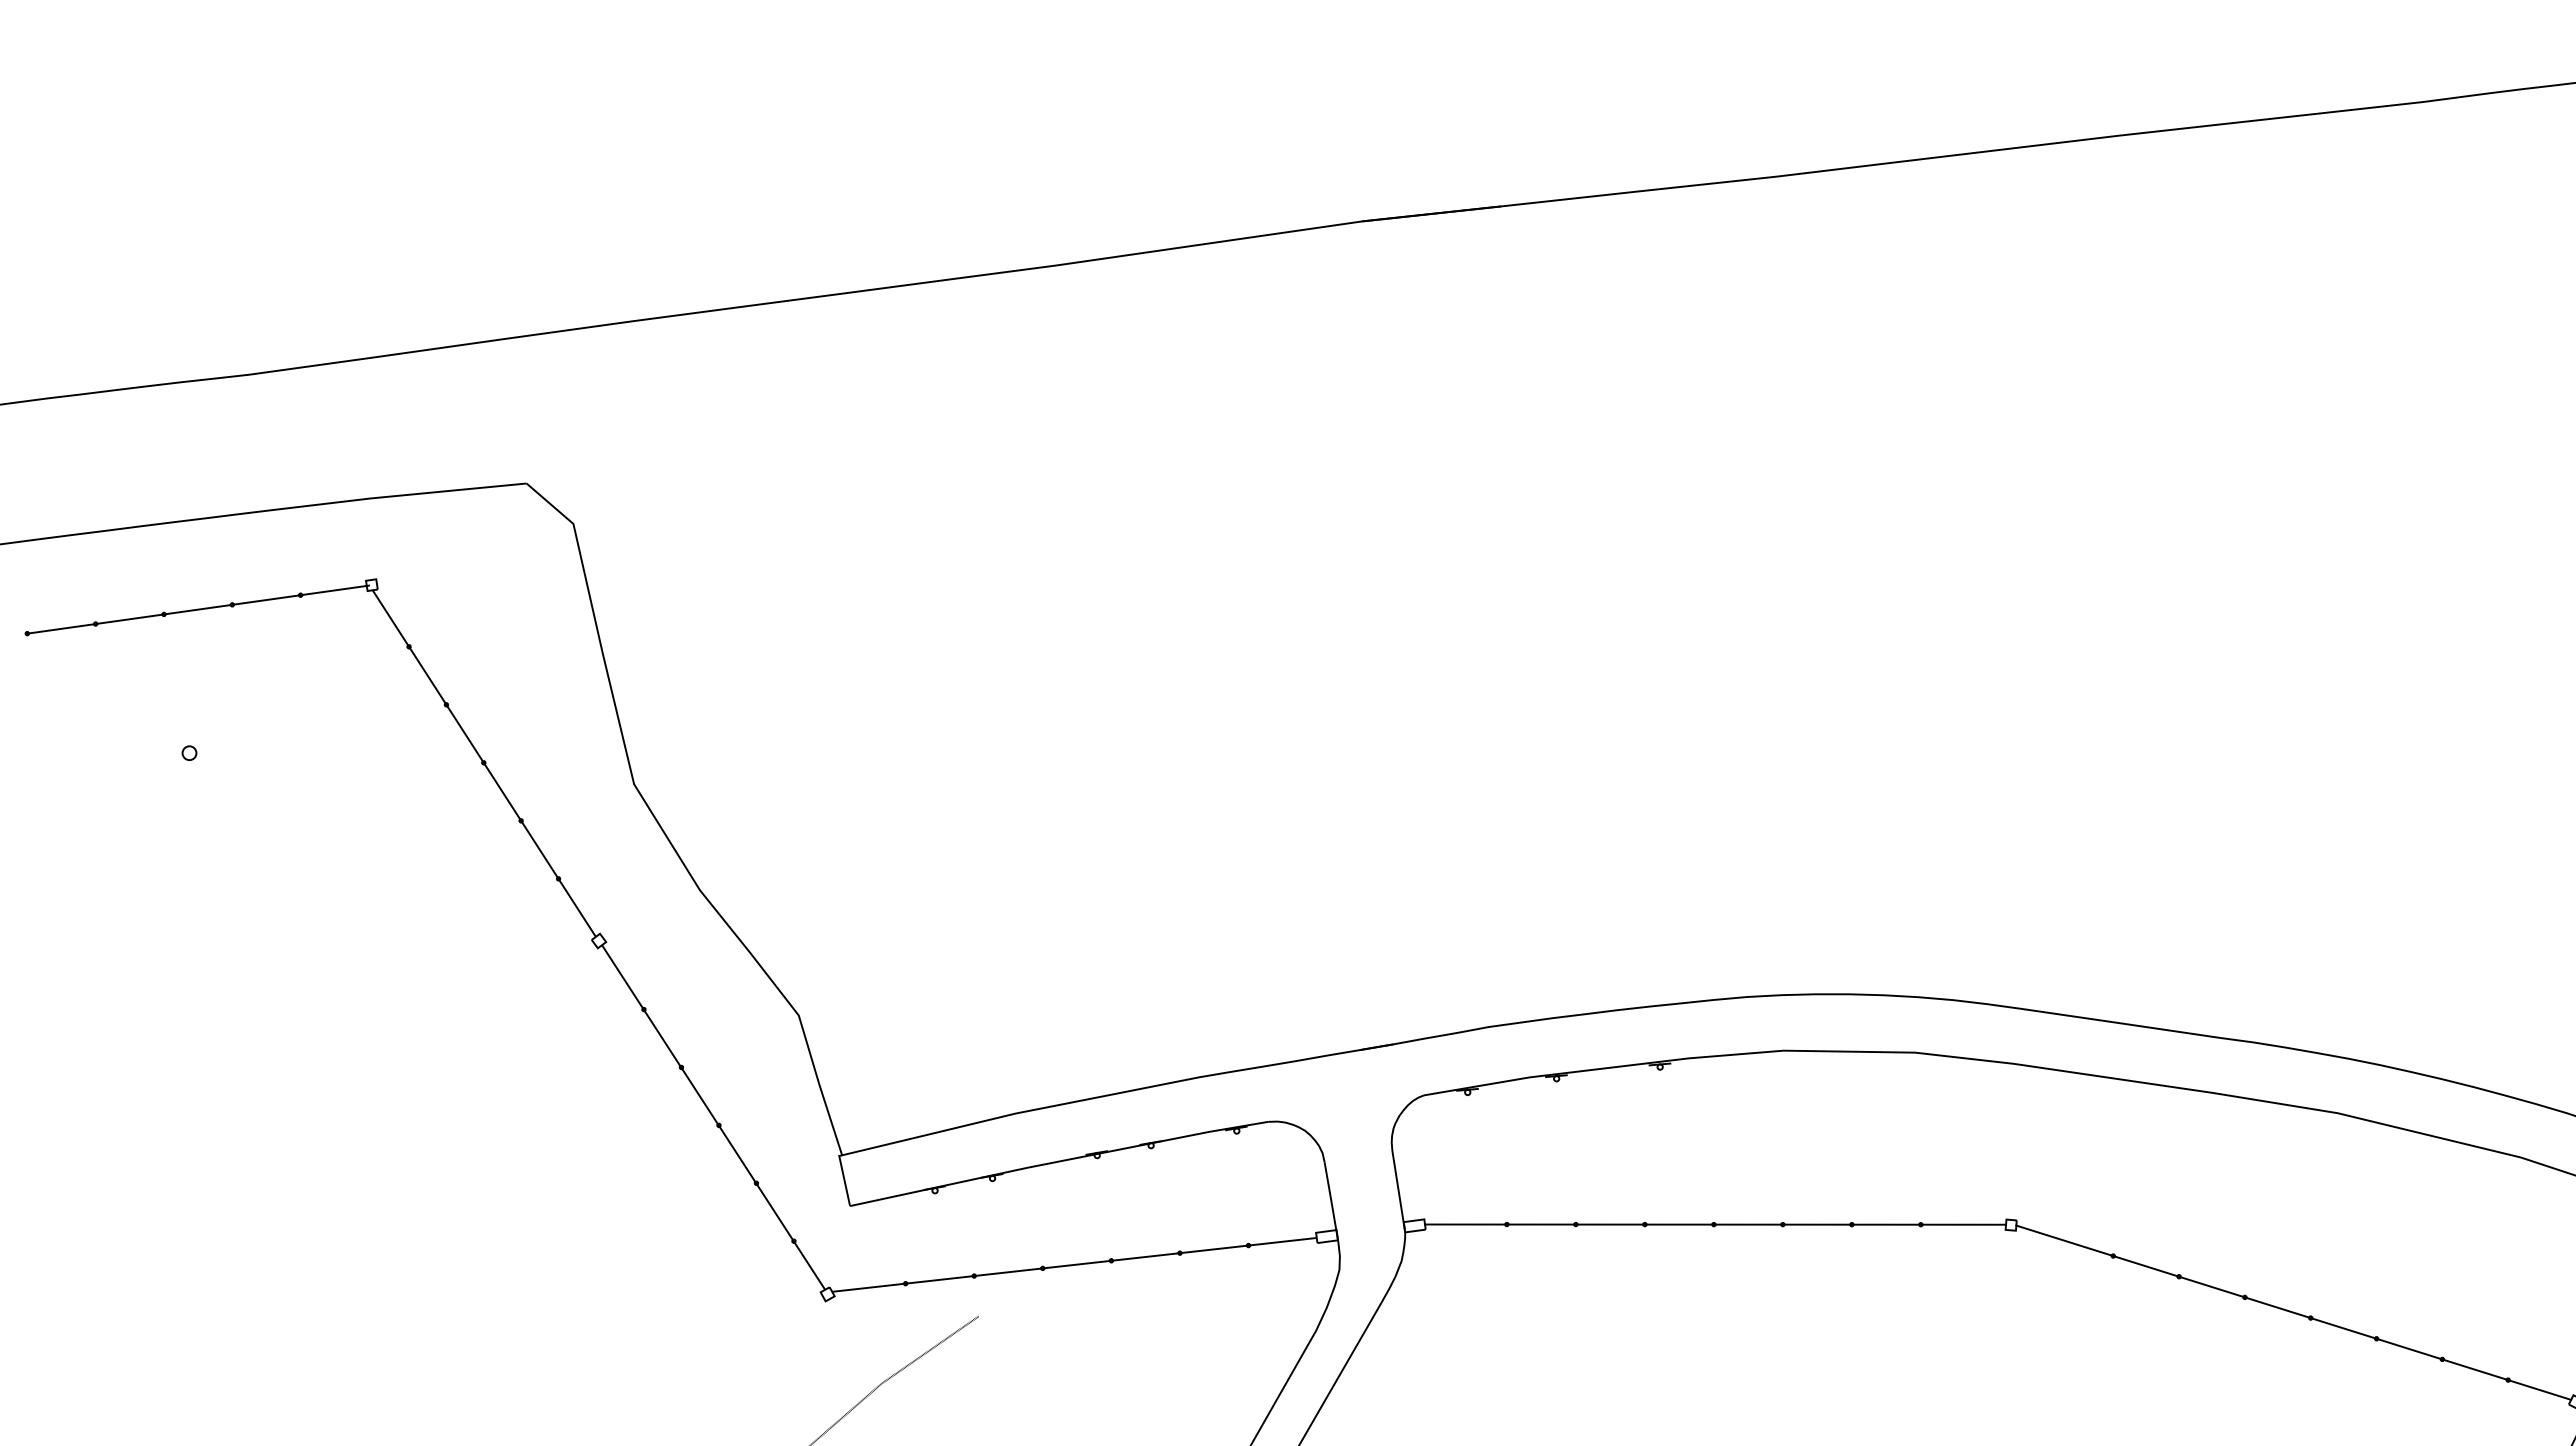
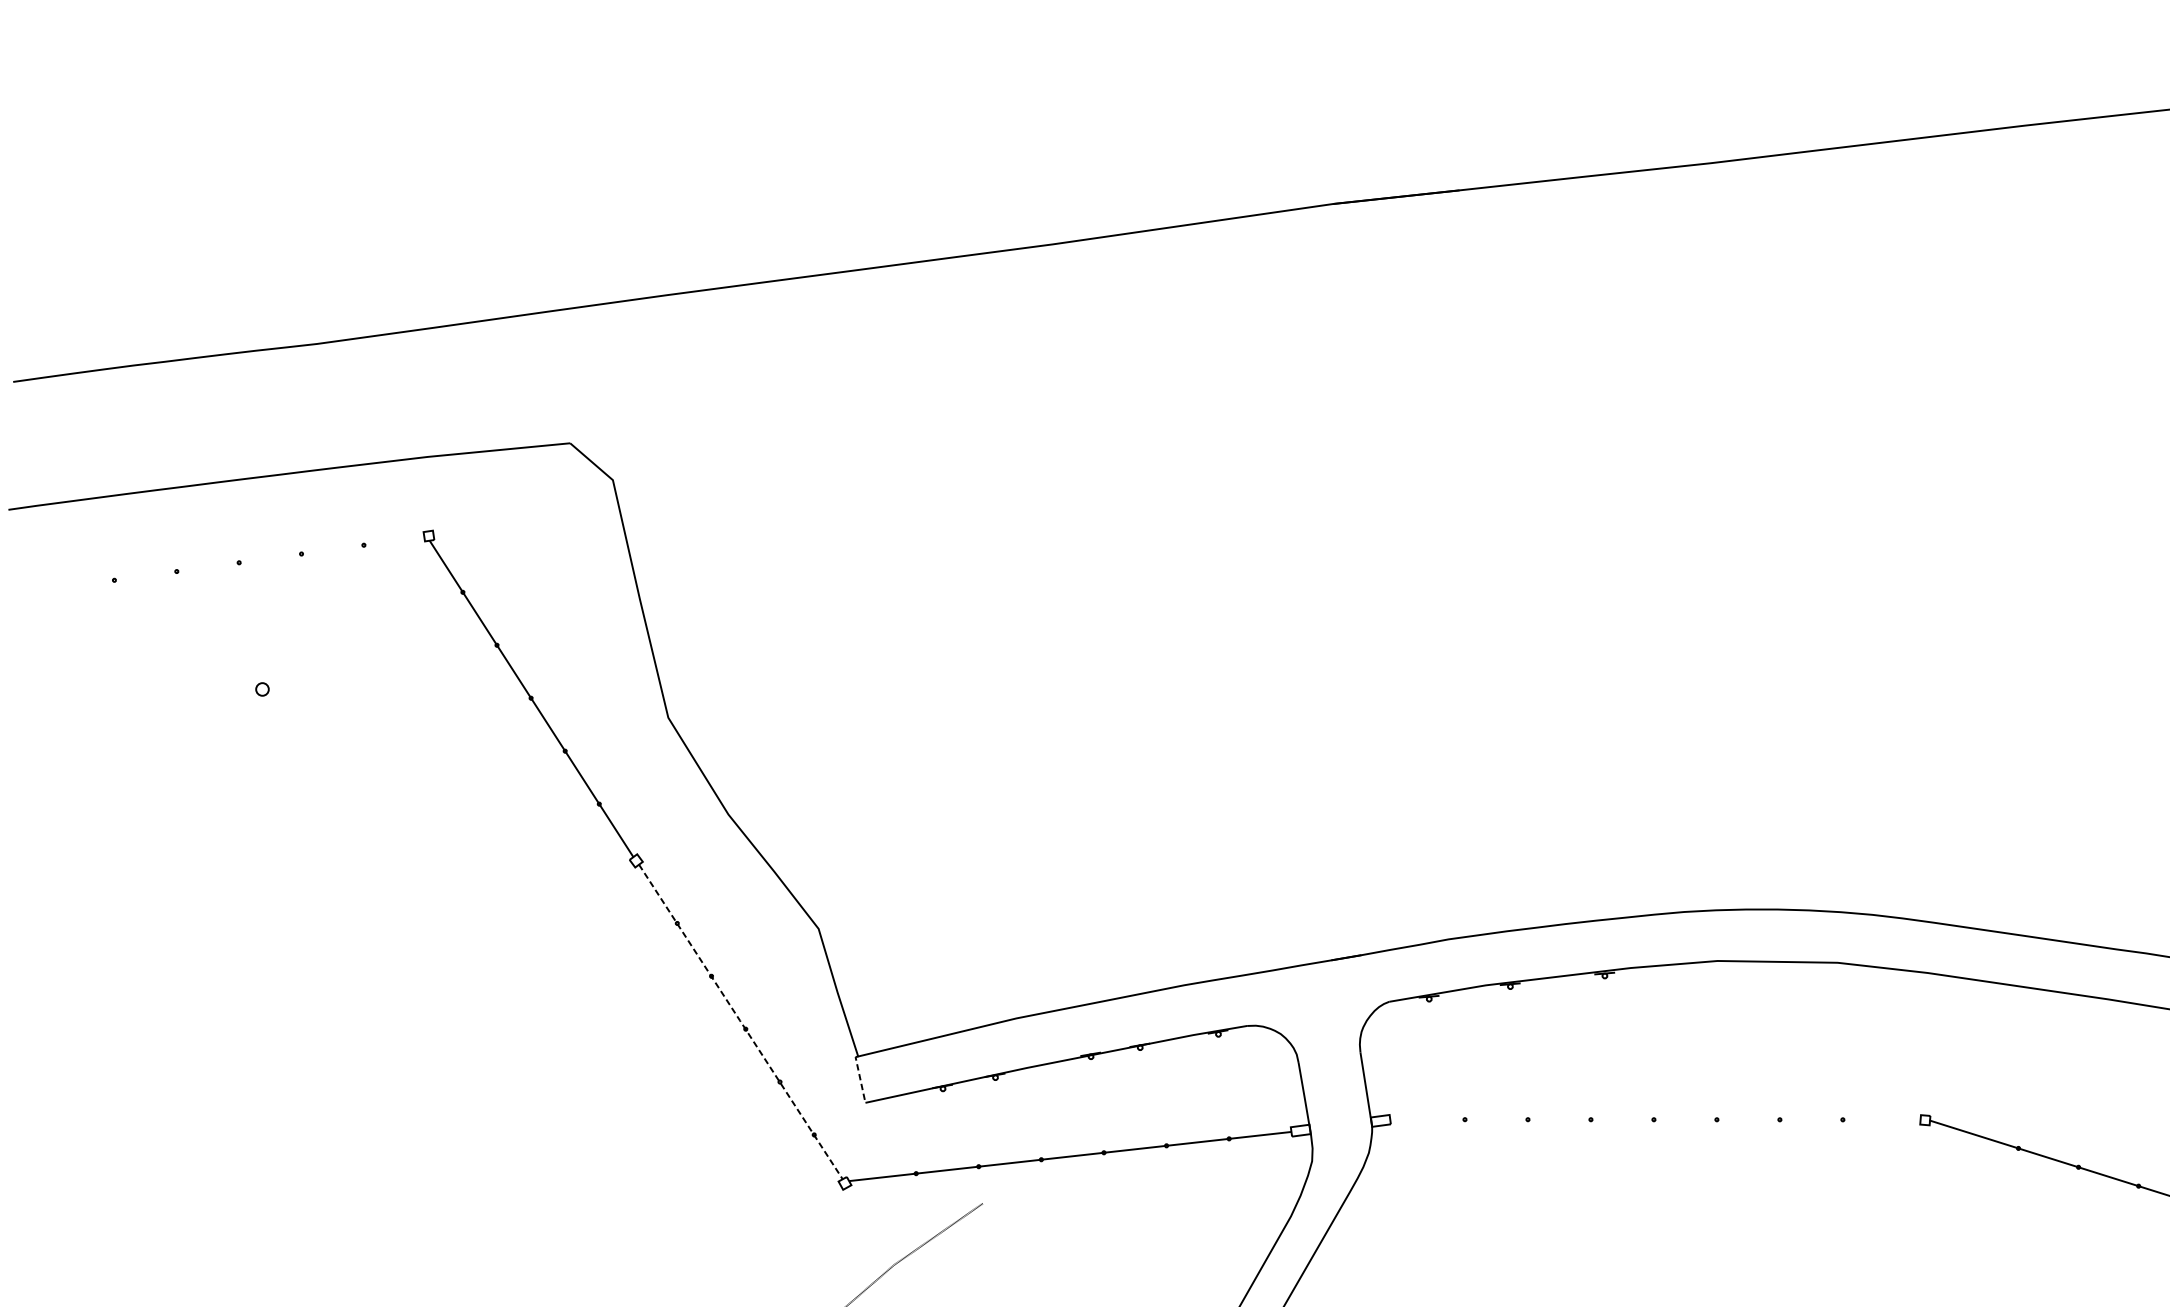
line: (197, 609) -> (269, 558), removed
line: (713, 1116) -> (740, 1021), solid -> dashed
line: (844, 1179) -> (860, 1078), solid -> dashed
line: (1715, 1224) -> (1655, 1119), removed

